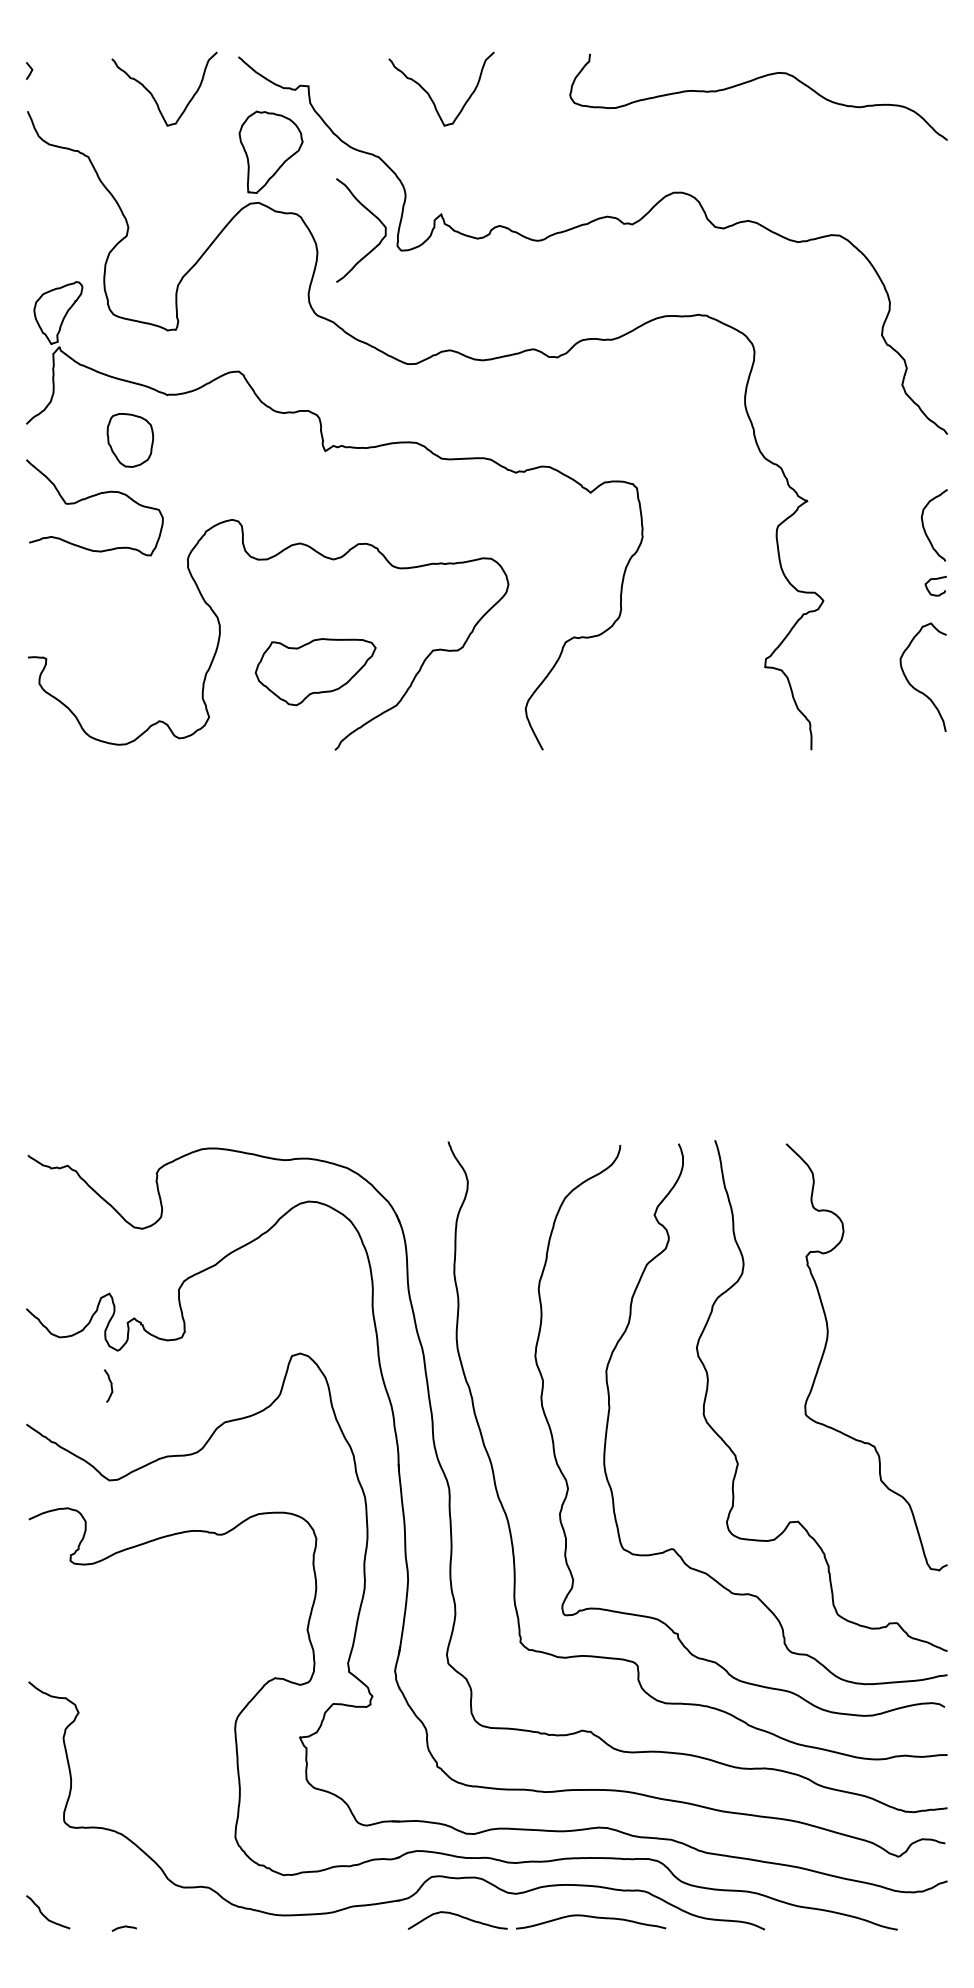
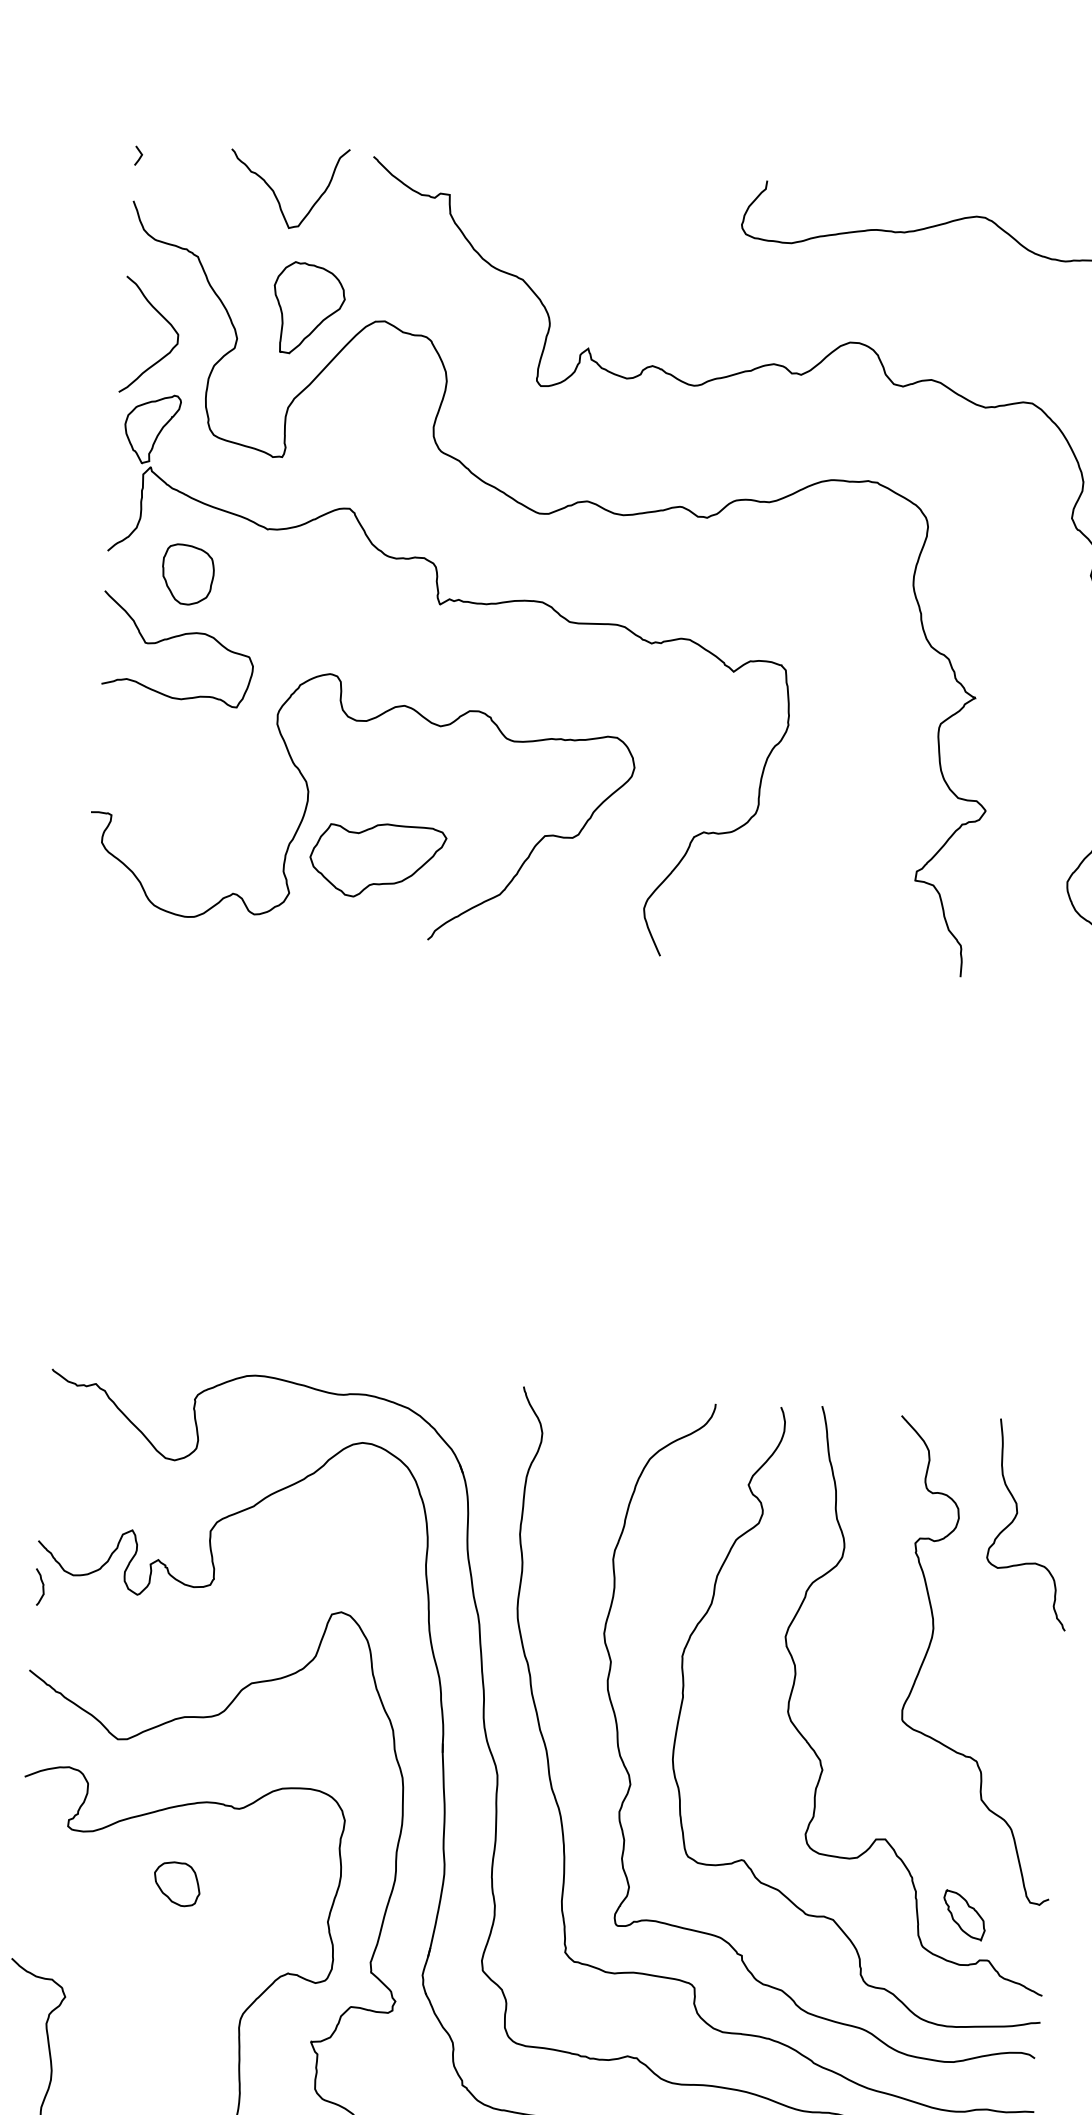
curve: (429, 93) -> (584, 212), removed
part: (270, 151) -> (308, 307), moved
curve: (371, 214) -> (163, 319), moved
part: (129, 440) -> (187, 574), moved
part: (315, 672) -> (377, 861), moved
curve: (895, 1225) -> (1017, 1515), added
curve: (110, 1385) -> (42, 1586), moved
part: (873, 1584) -> (964, 1915), added
part: (170, 1605) -> (176, 1884), added

